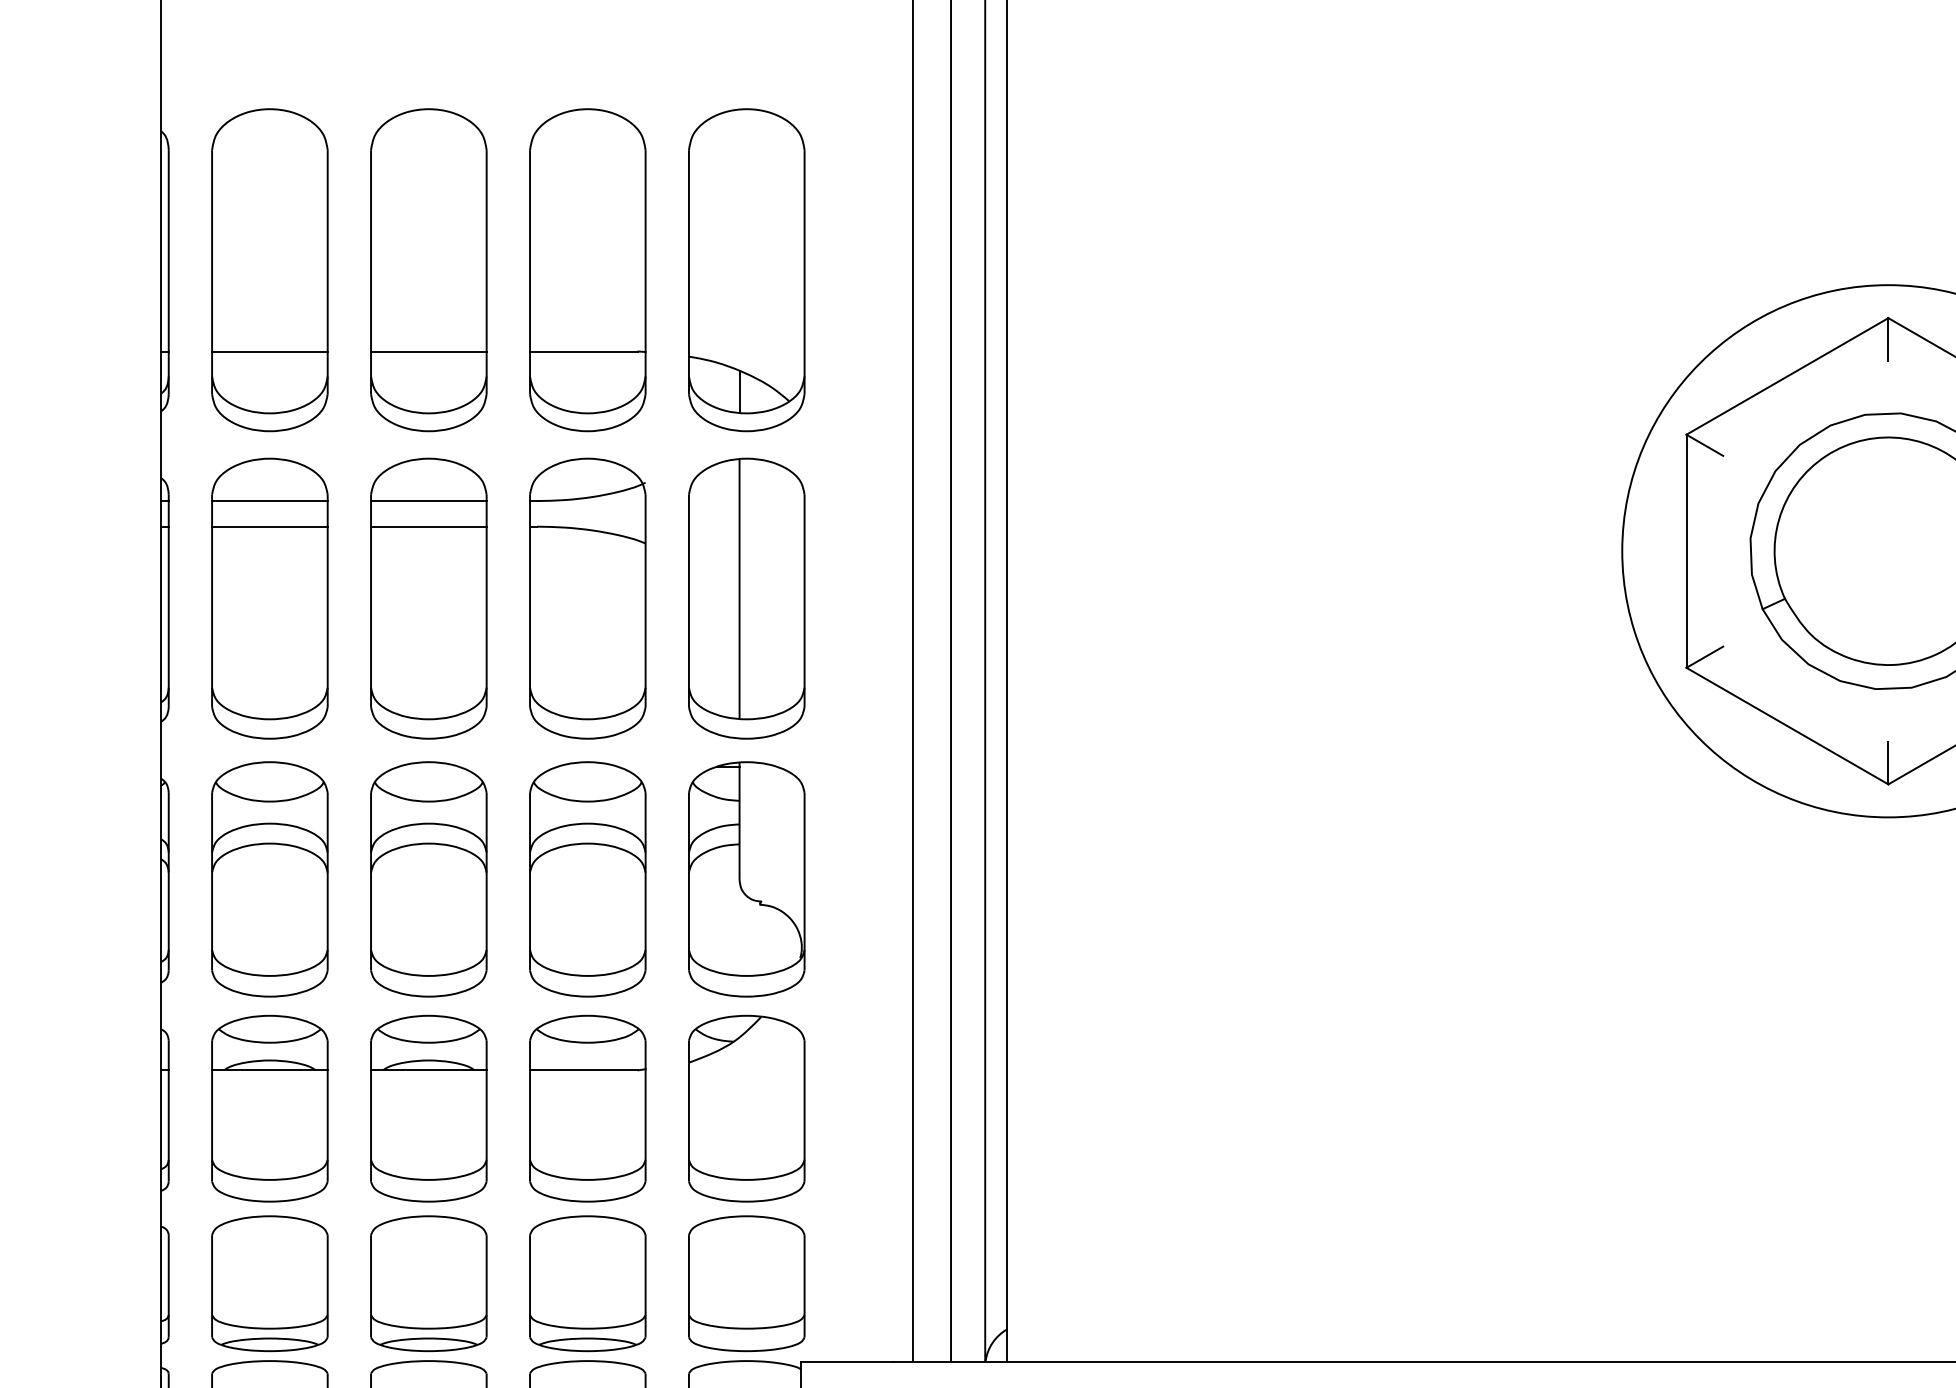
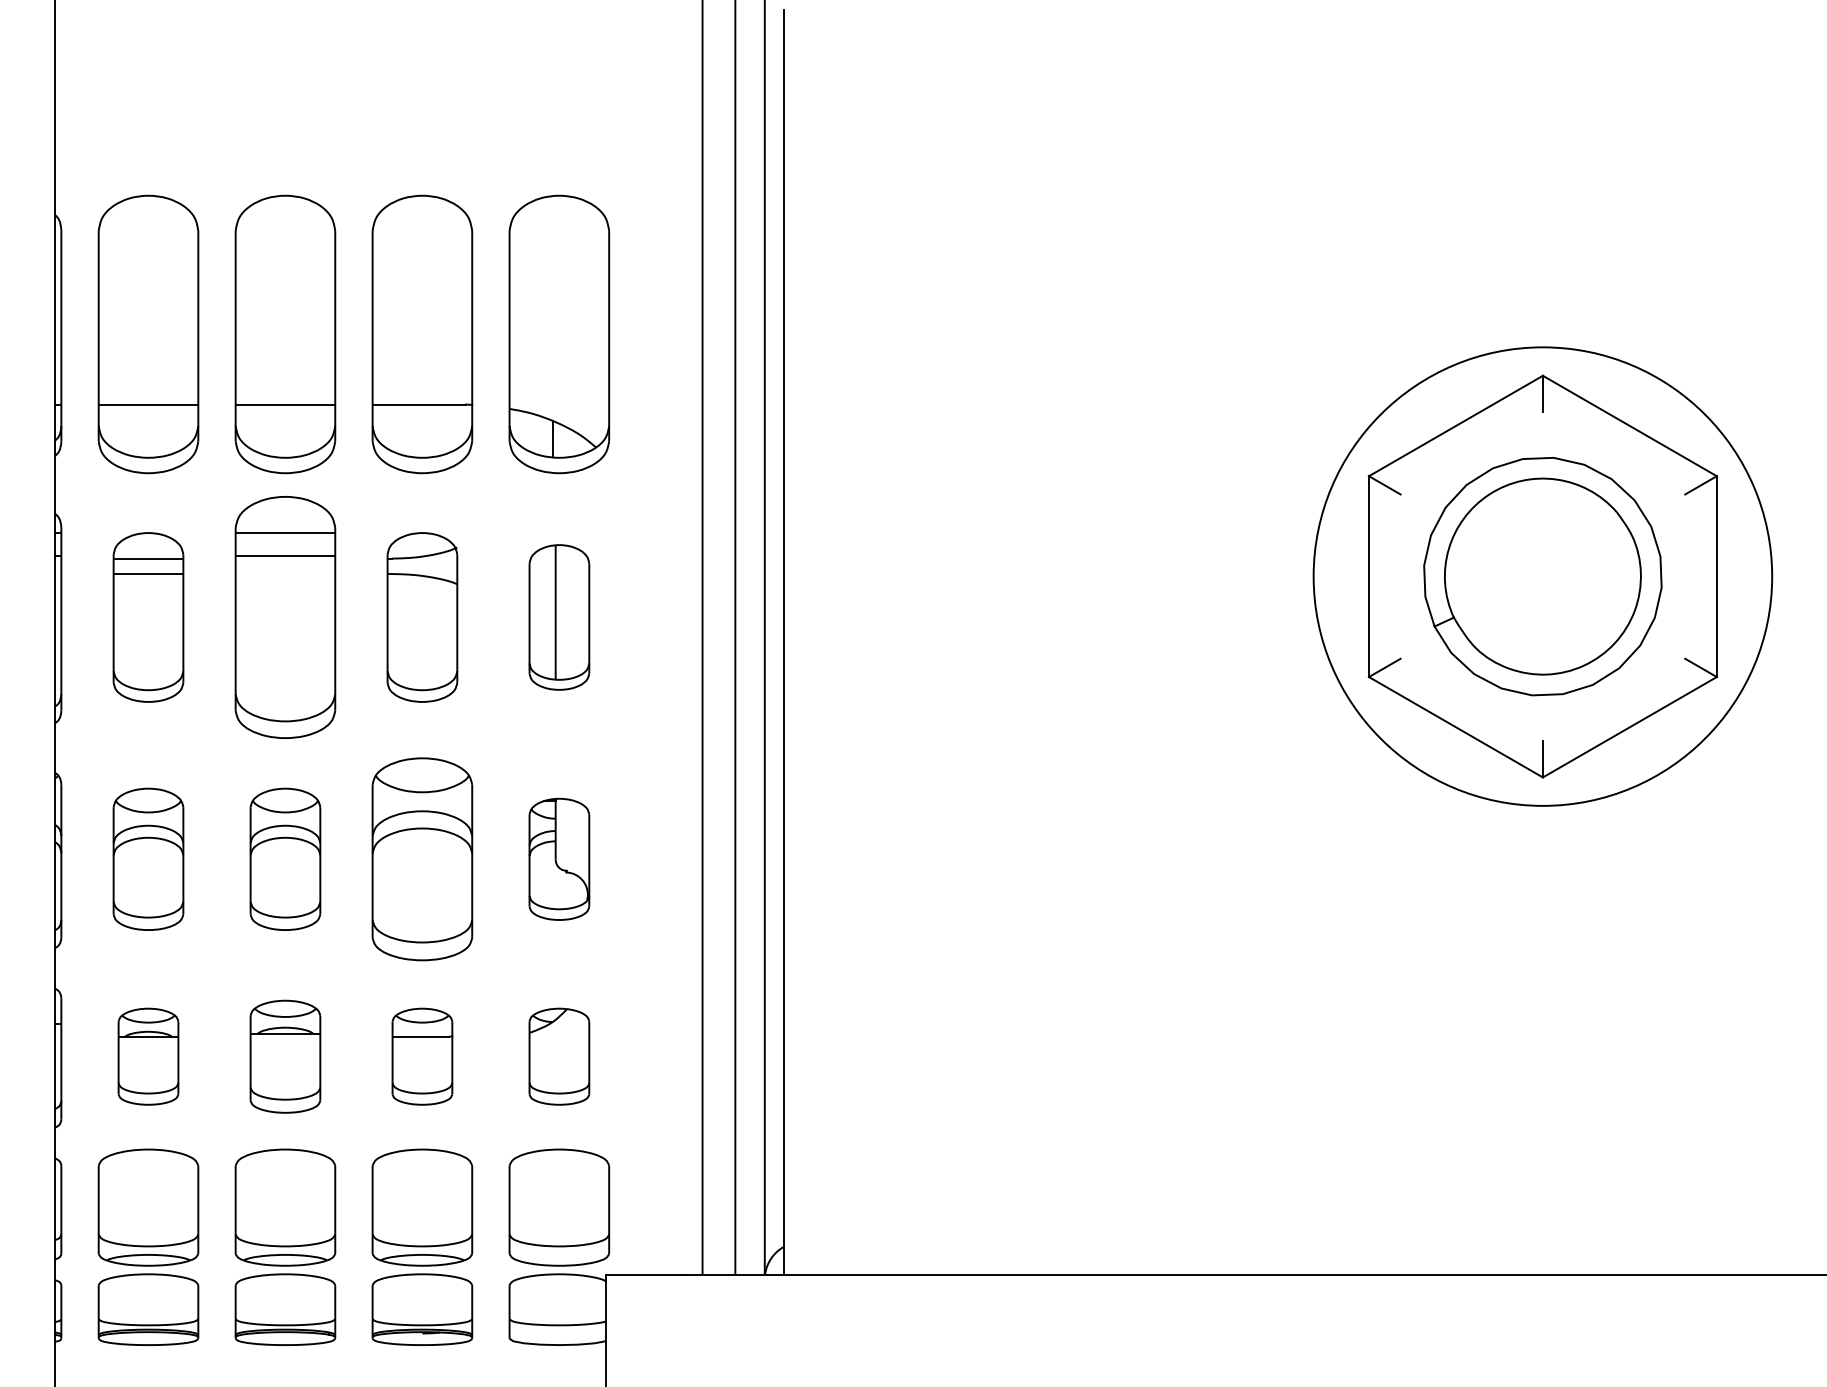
part: (269, 598) -> (148, 617), size x0.7
part: (587, 598) -> (422, 617), size x0.7
part: (746, 598) -> (559, 617), size x0.6
part: (269, 879) -> (148, 859), size x0.7
part: (428, 879) -> (285, 859), size x0.7
part: (746, 879) -> (559, 859), size x0.6
part: (269, 1108) -> (148, 1056), size x0.6
part: (428, 1108) -> (285, 1056), size x0.7
part: (587, 1108) -> (422, 1056), size x0.6
part: (746, 1108) -> (559, 1056), size x0.6

